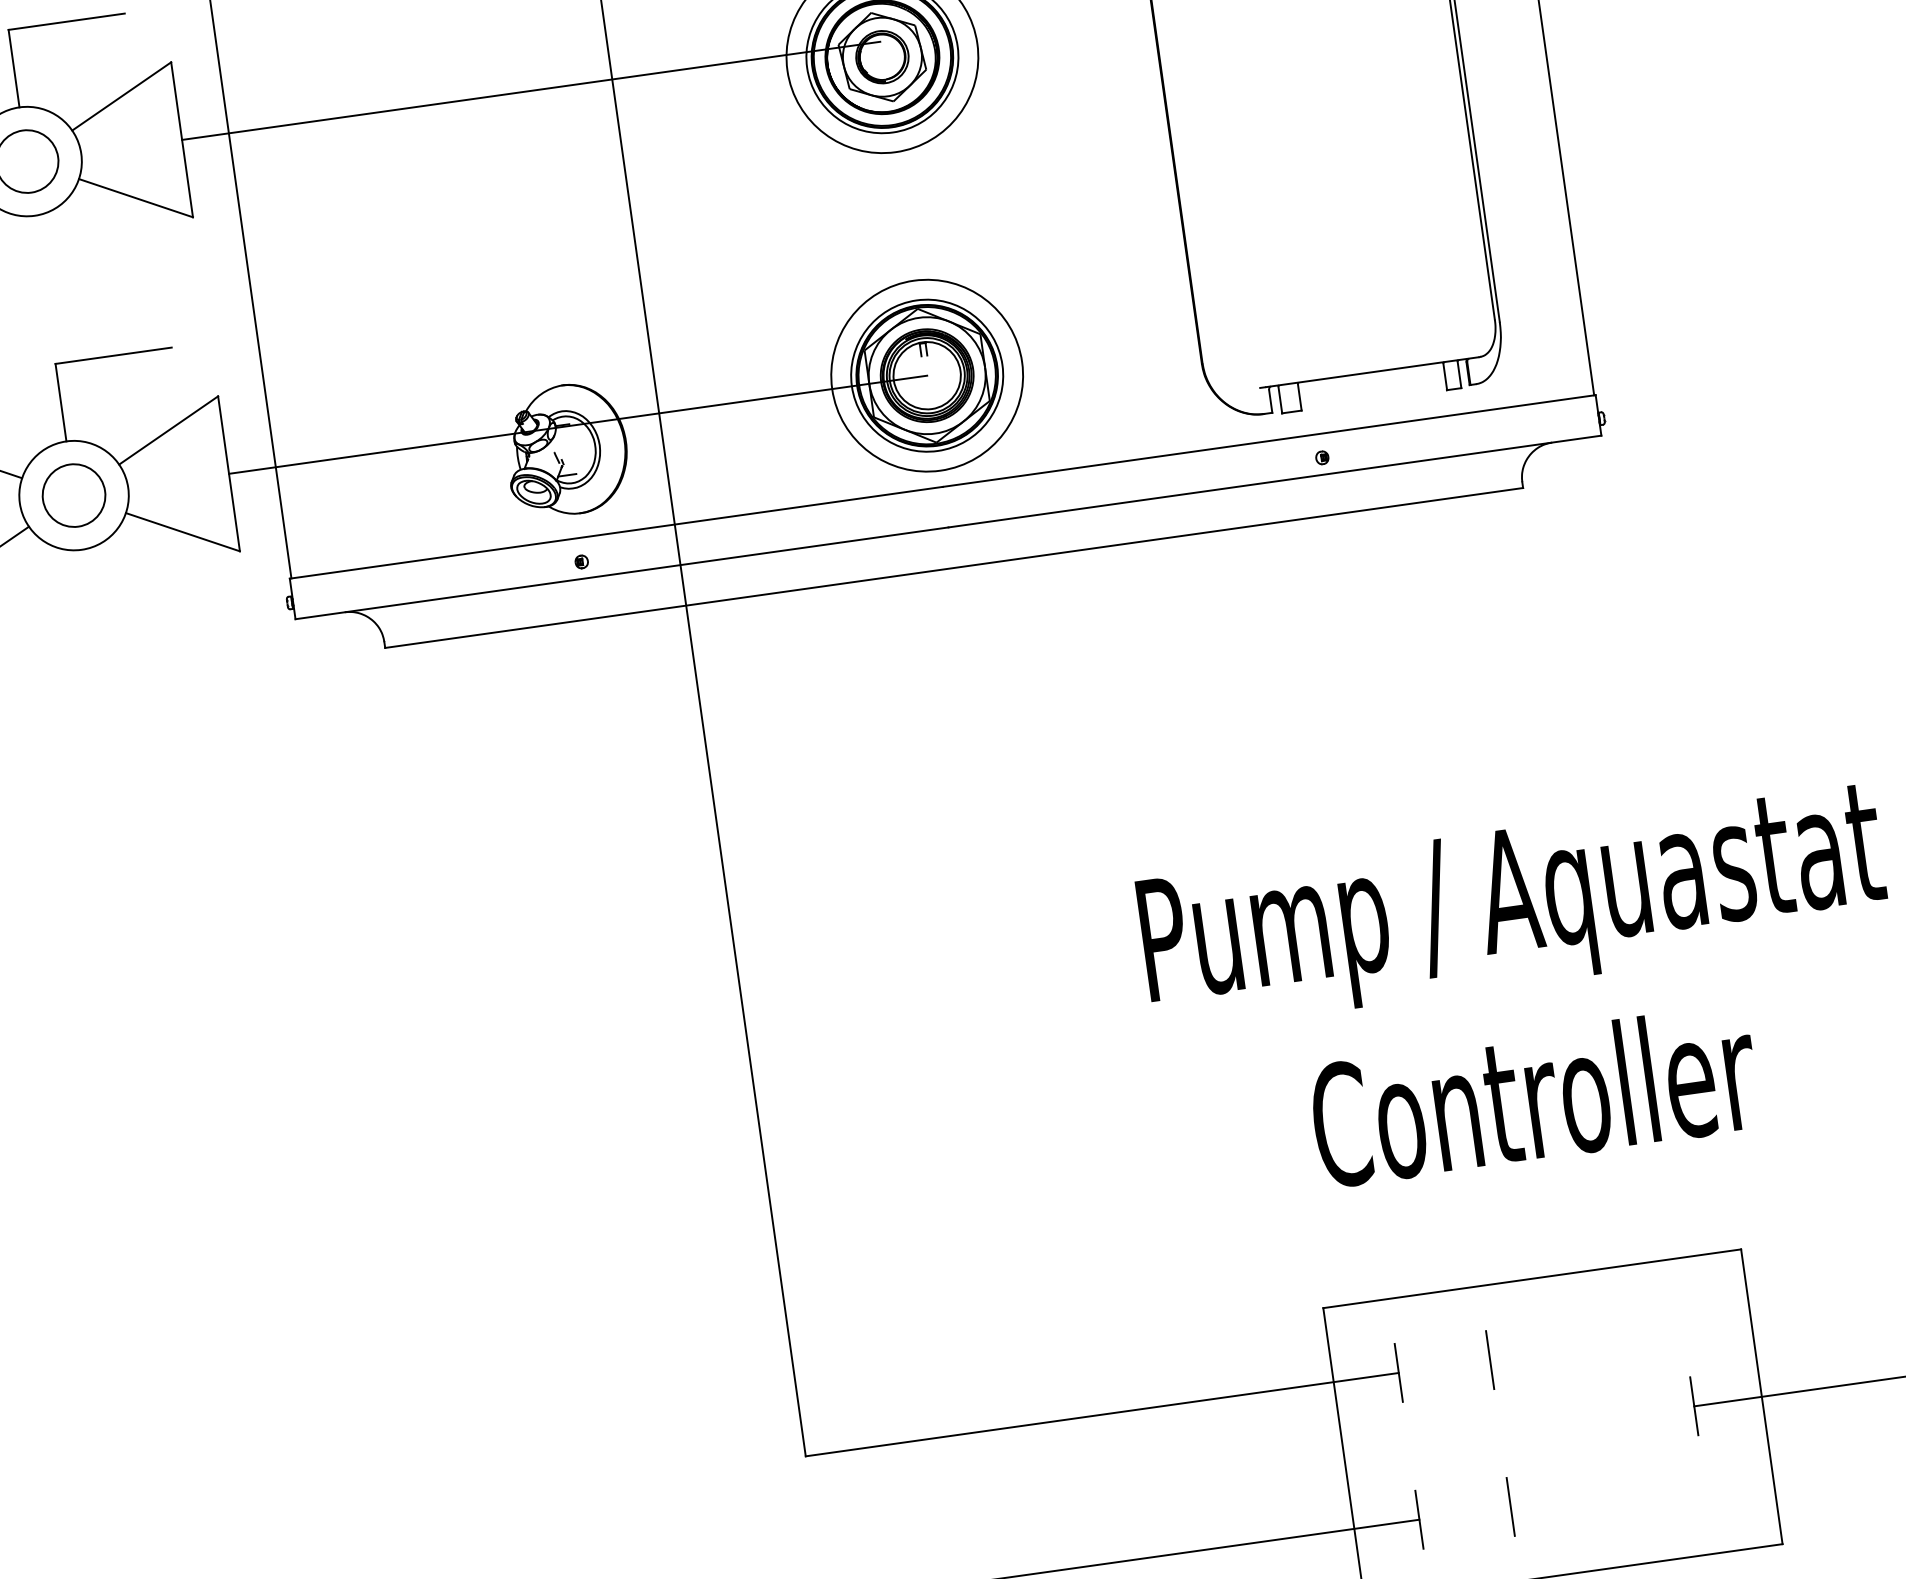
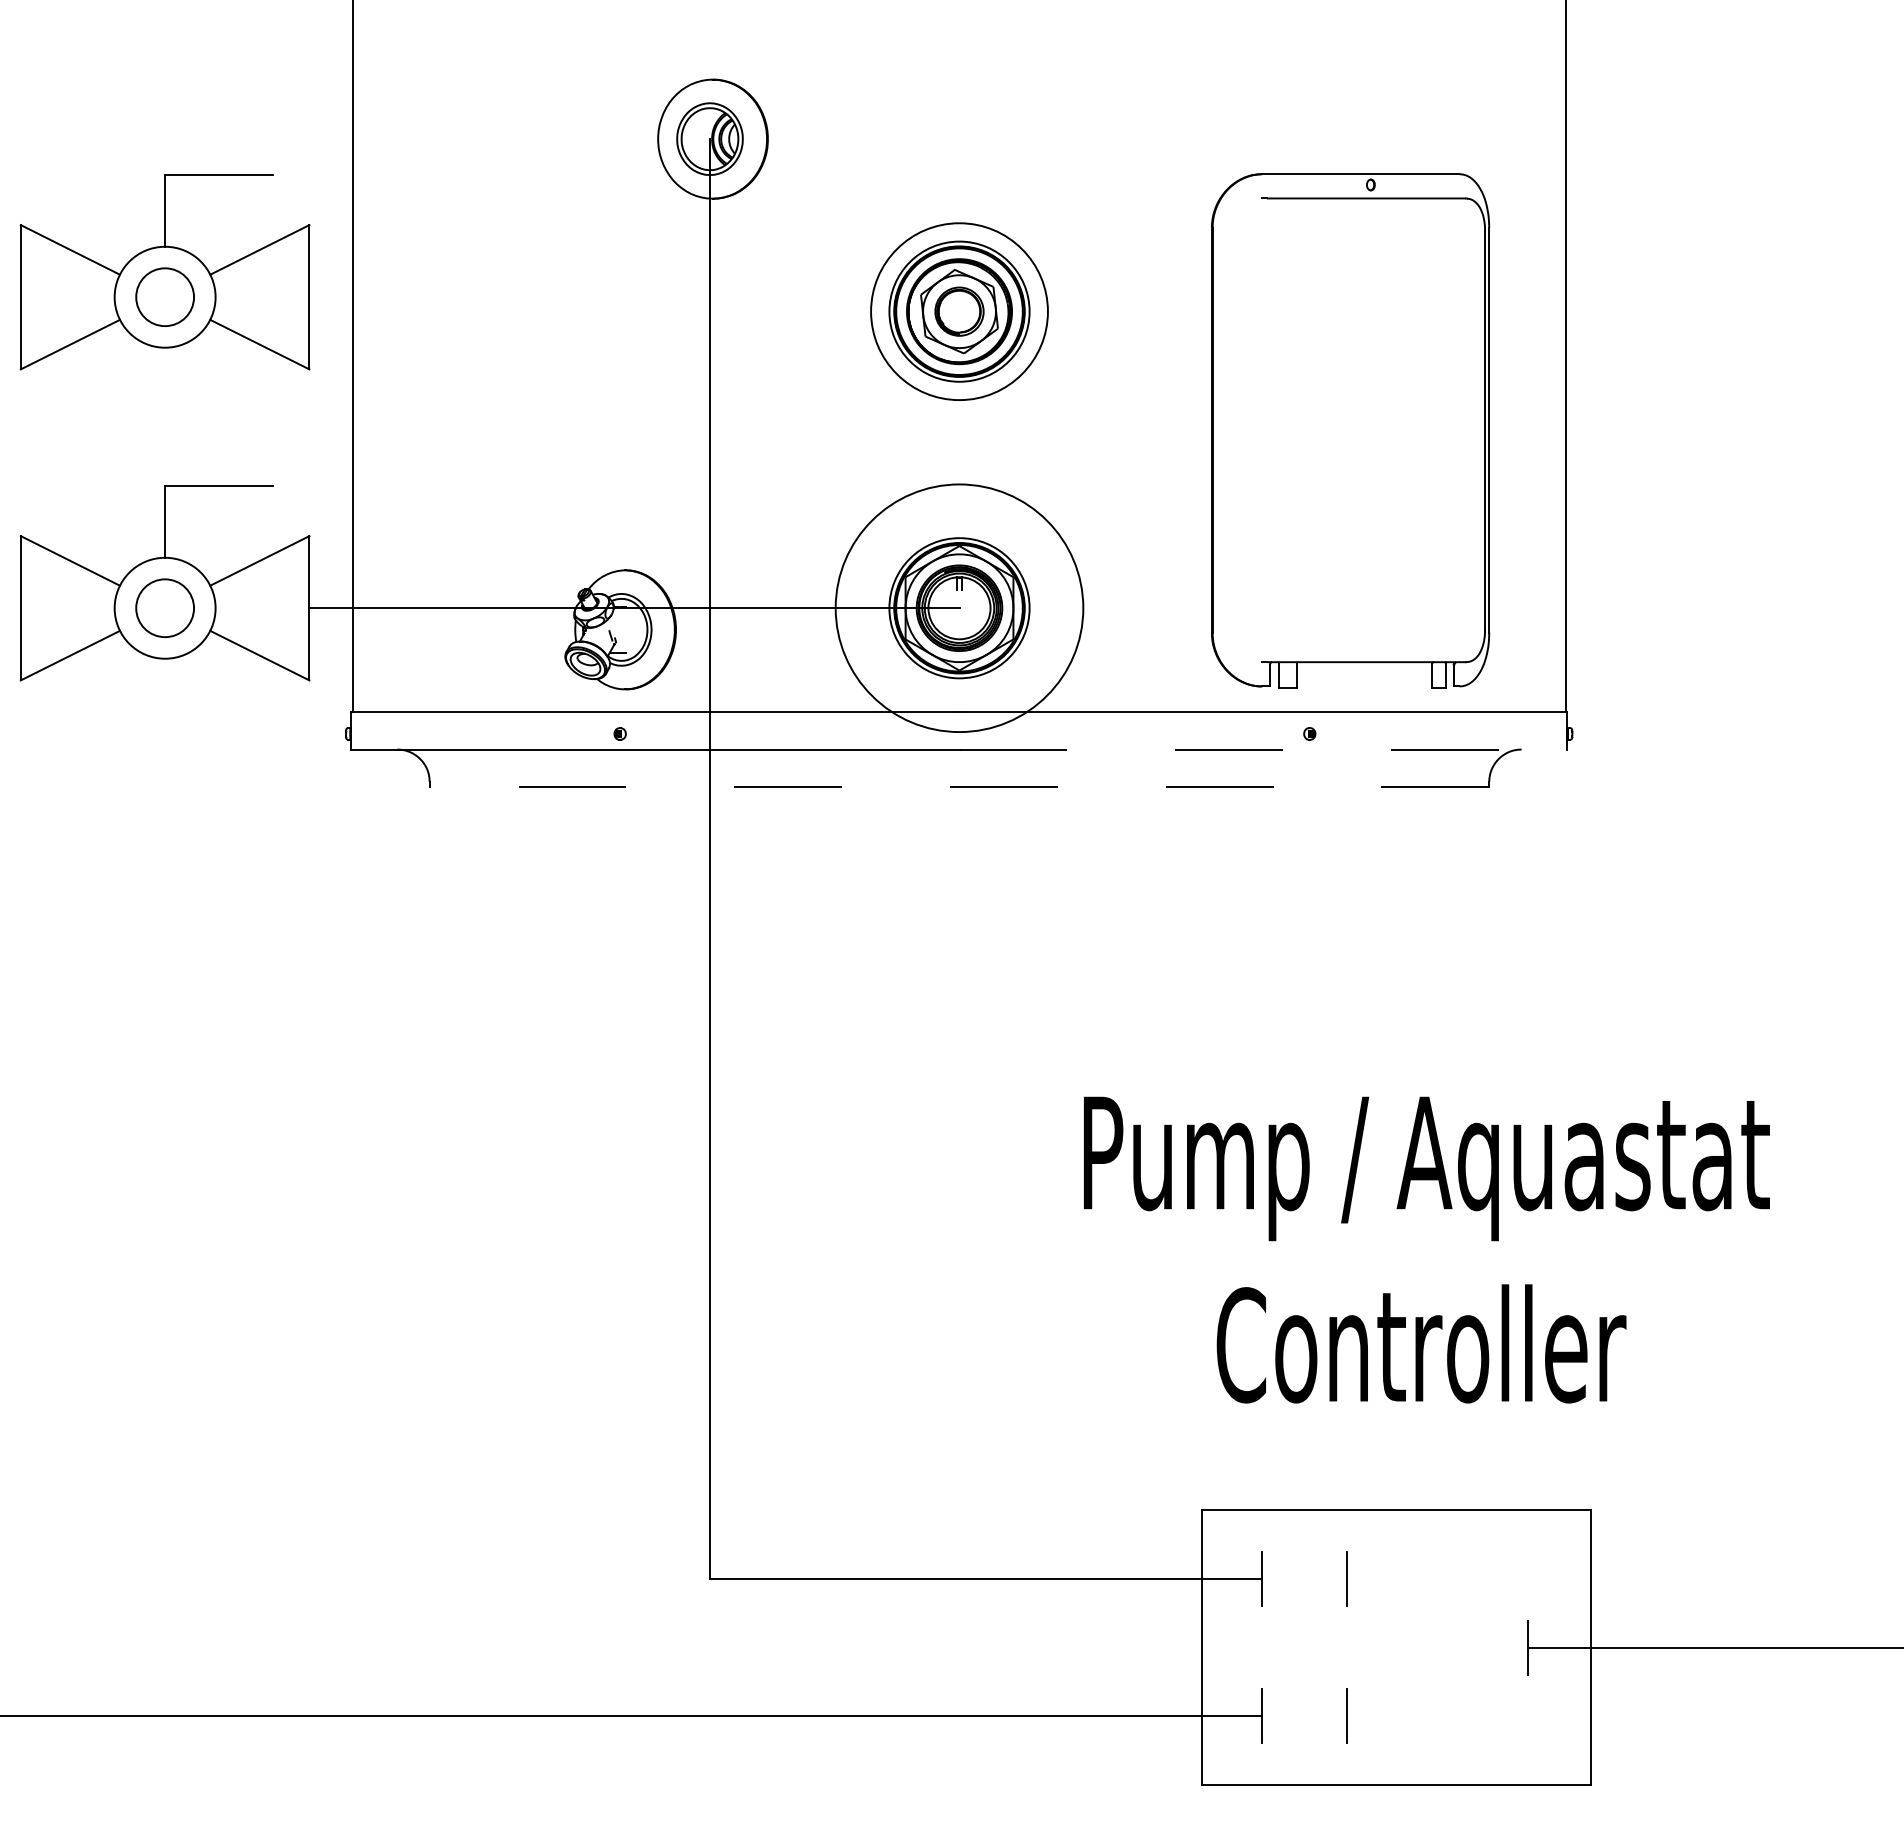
line: (531, 91) -> (634, 297), removed
circle: (927, 374) -> (959, 607), size x1.4
line: (1274, 481) -> (1263, 749), solid -> dashed
line: (954, 568) -> (959, 787), solid -> dashed

